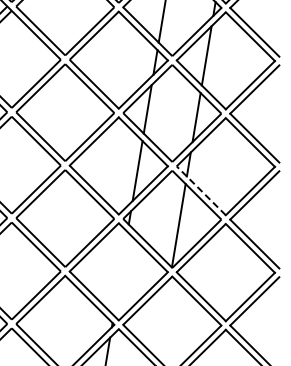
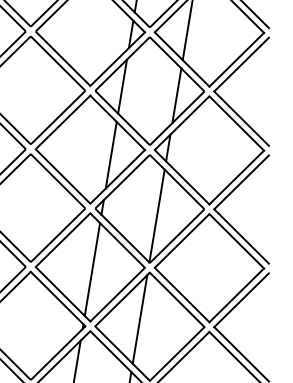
line: (201, 190) -> (182, 176), dashed -> solid
line: (120, 273) -> (92, 269), added
line: (163, 318) -> (140, 319), added

